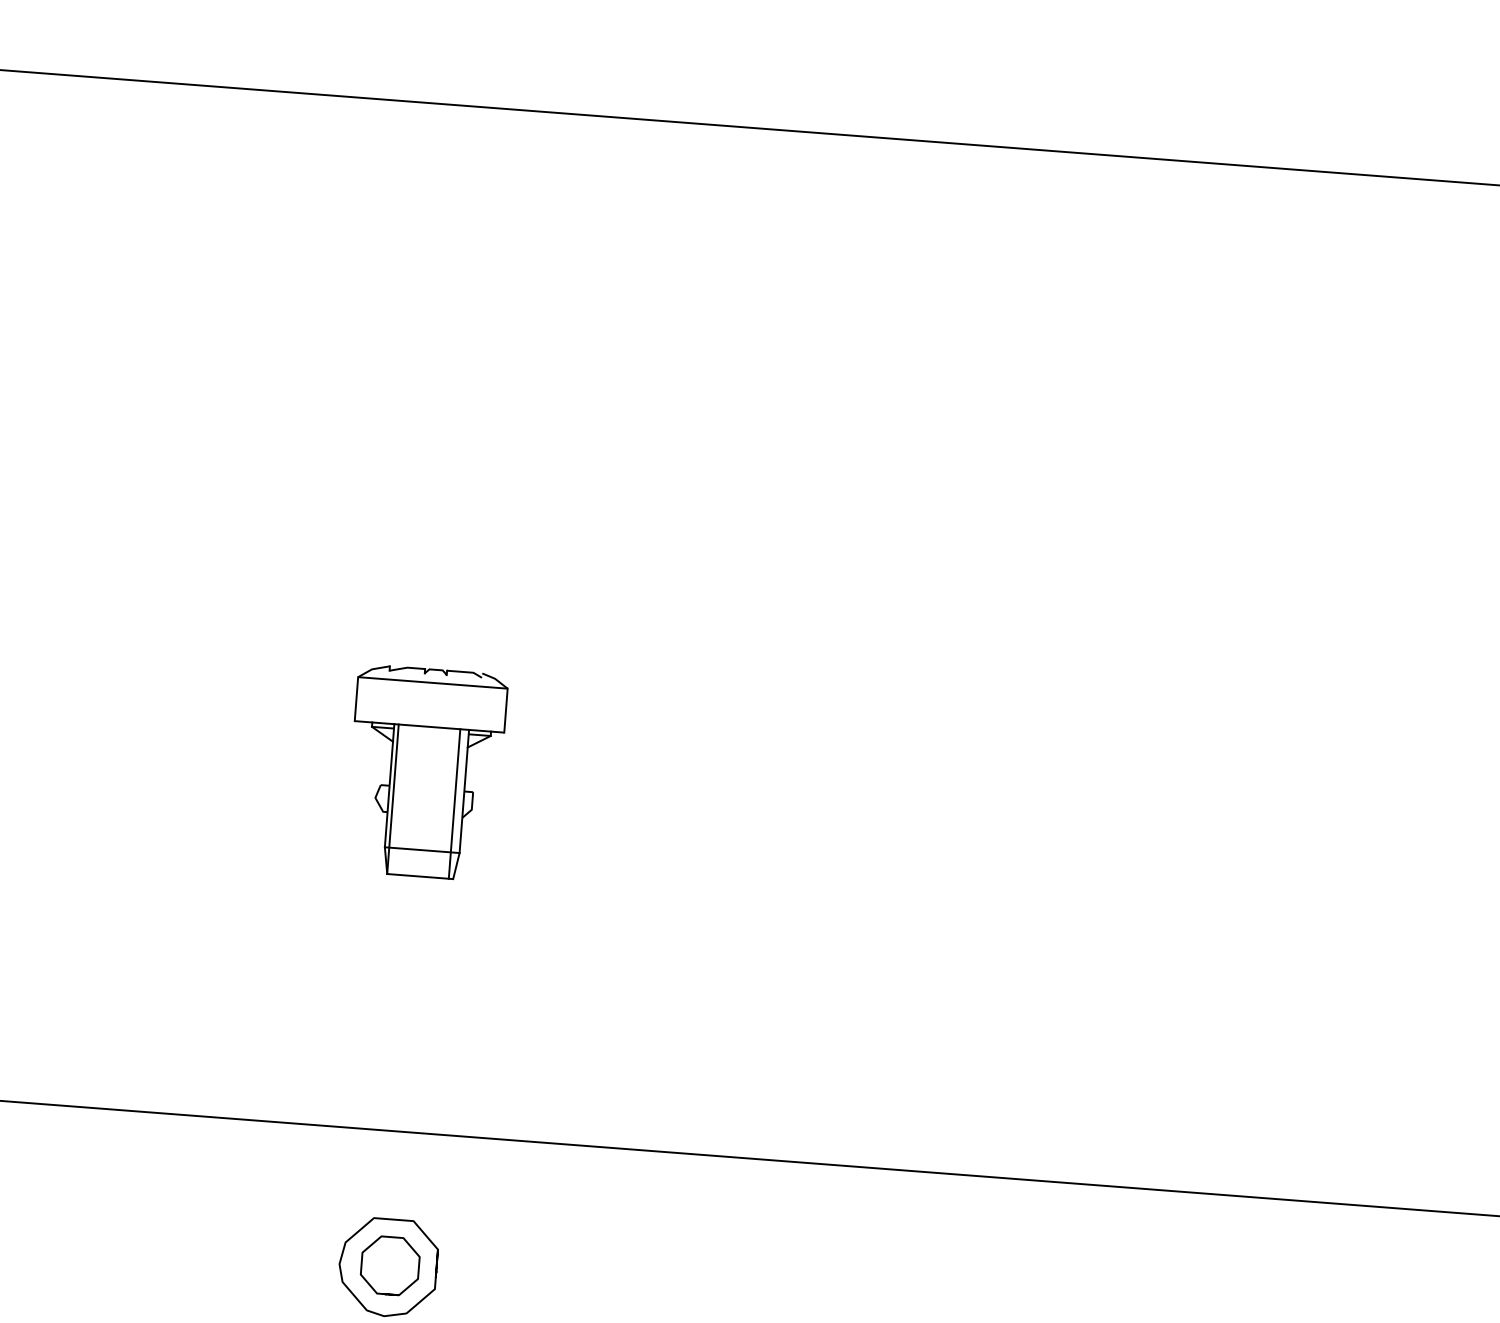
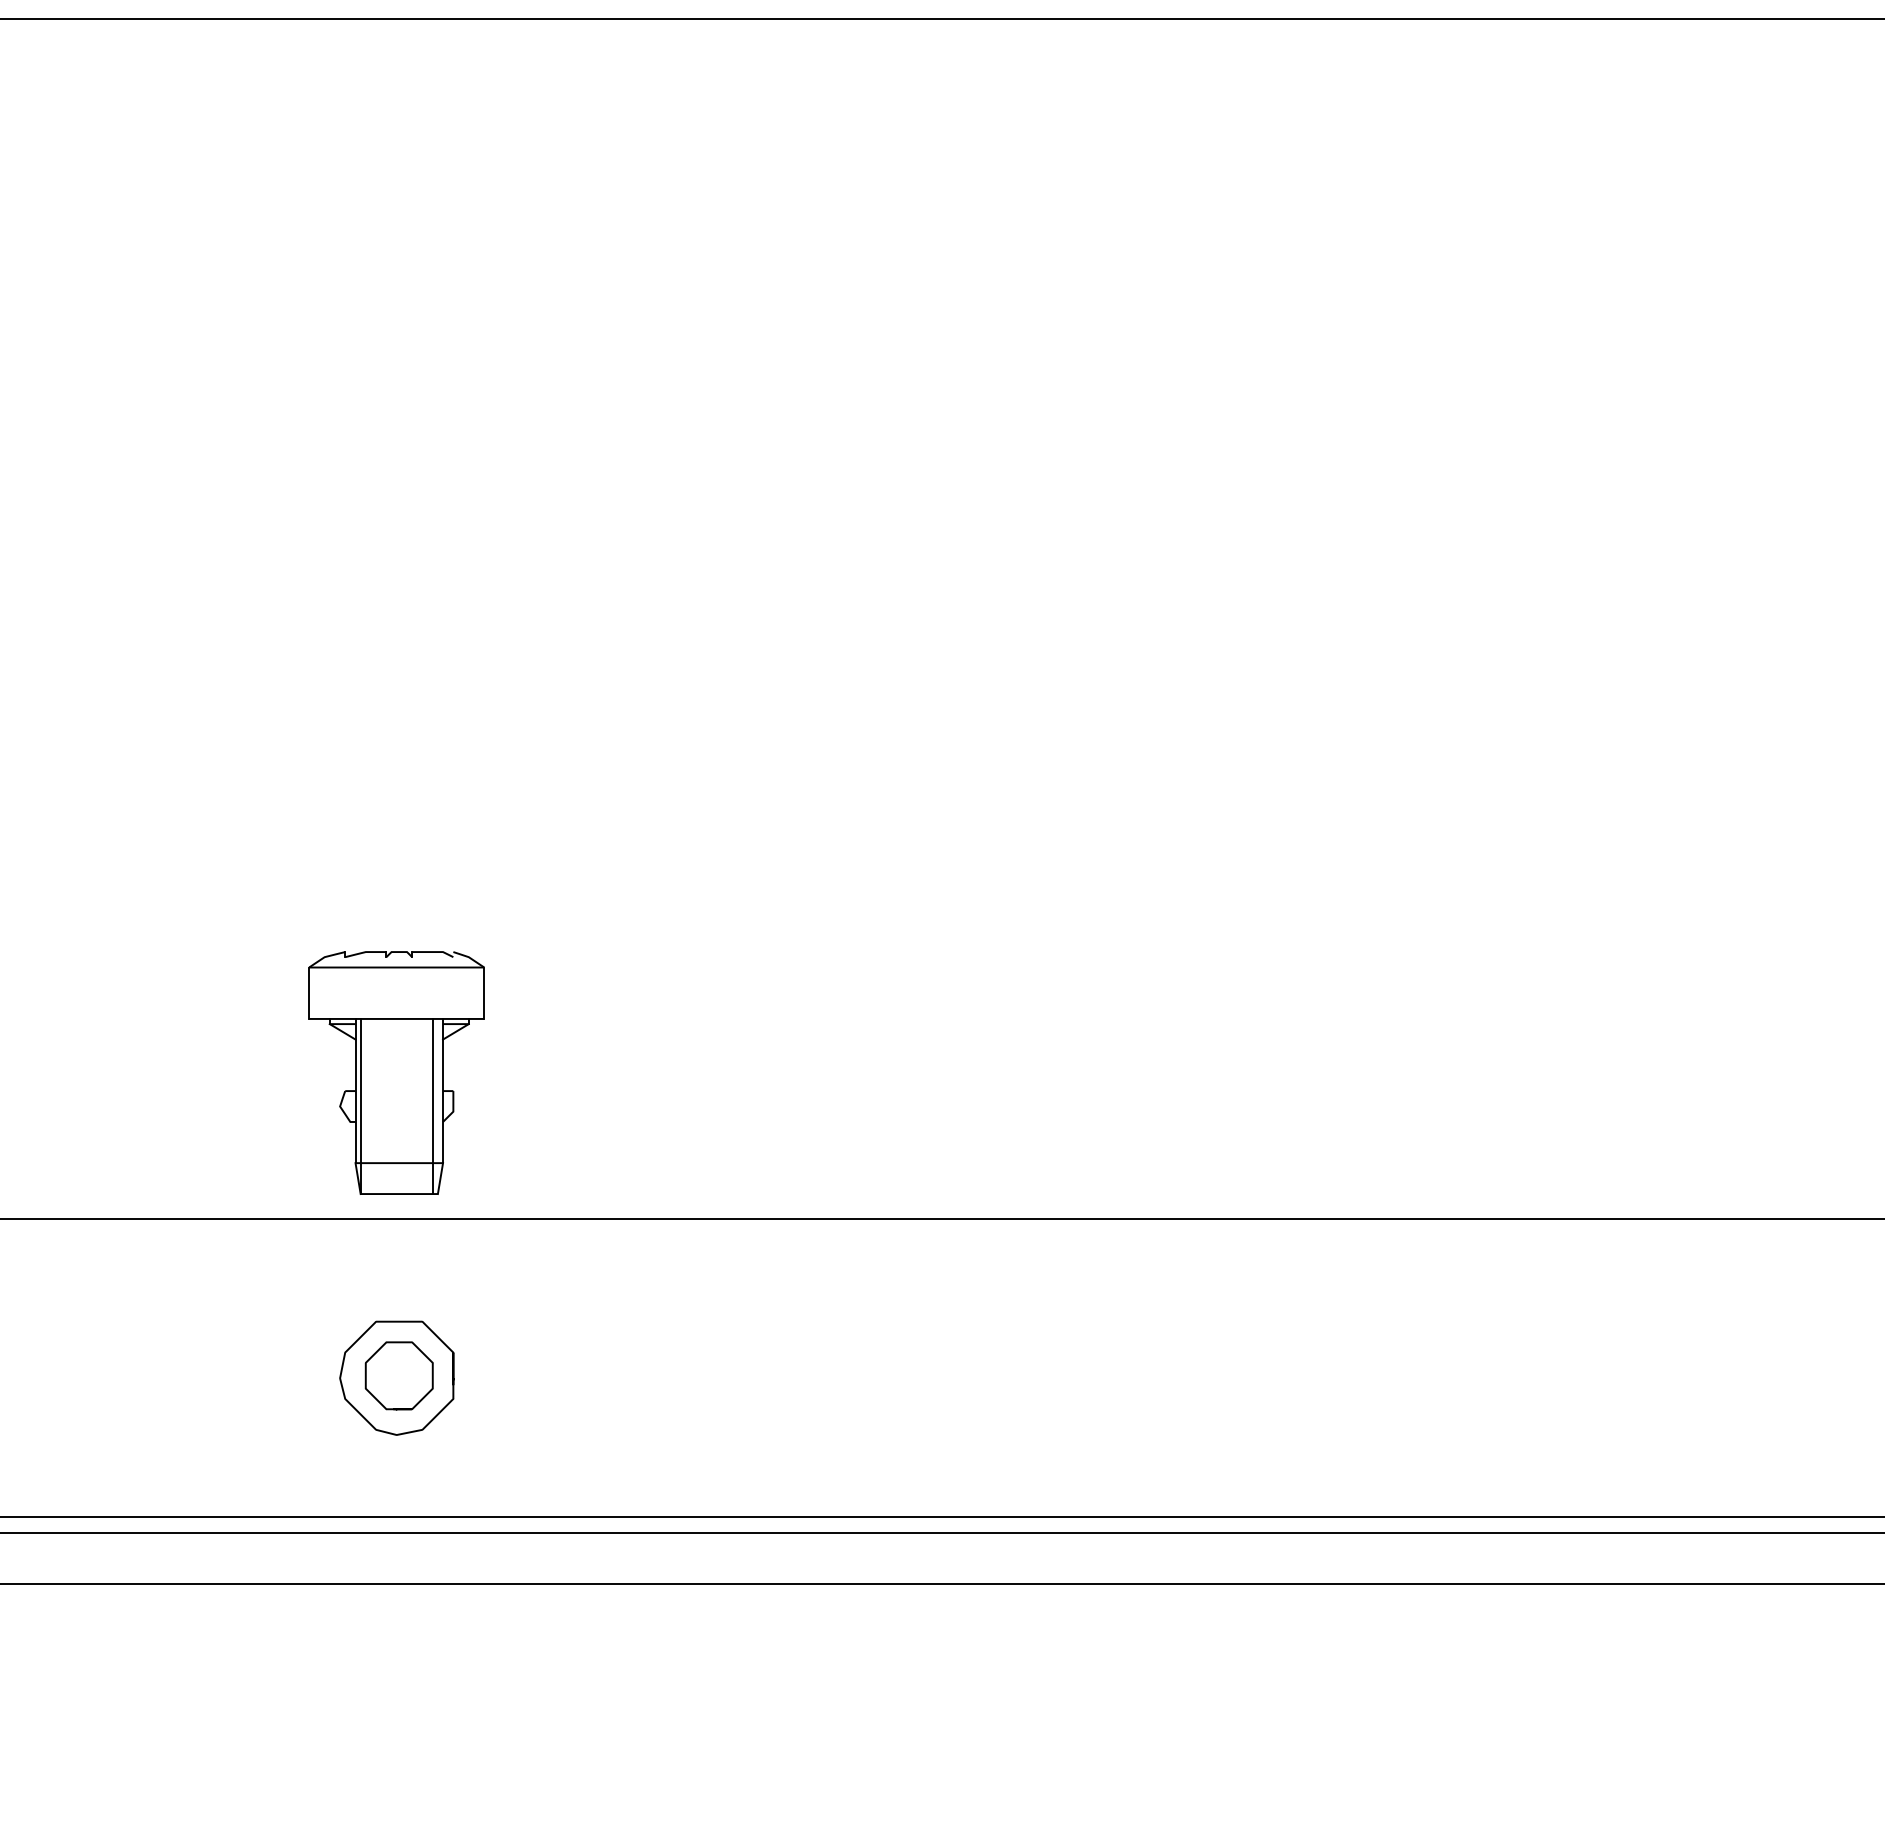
part: (425, 772) -> (396, 1072), moved

